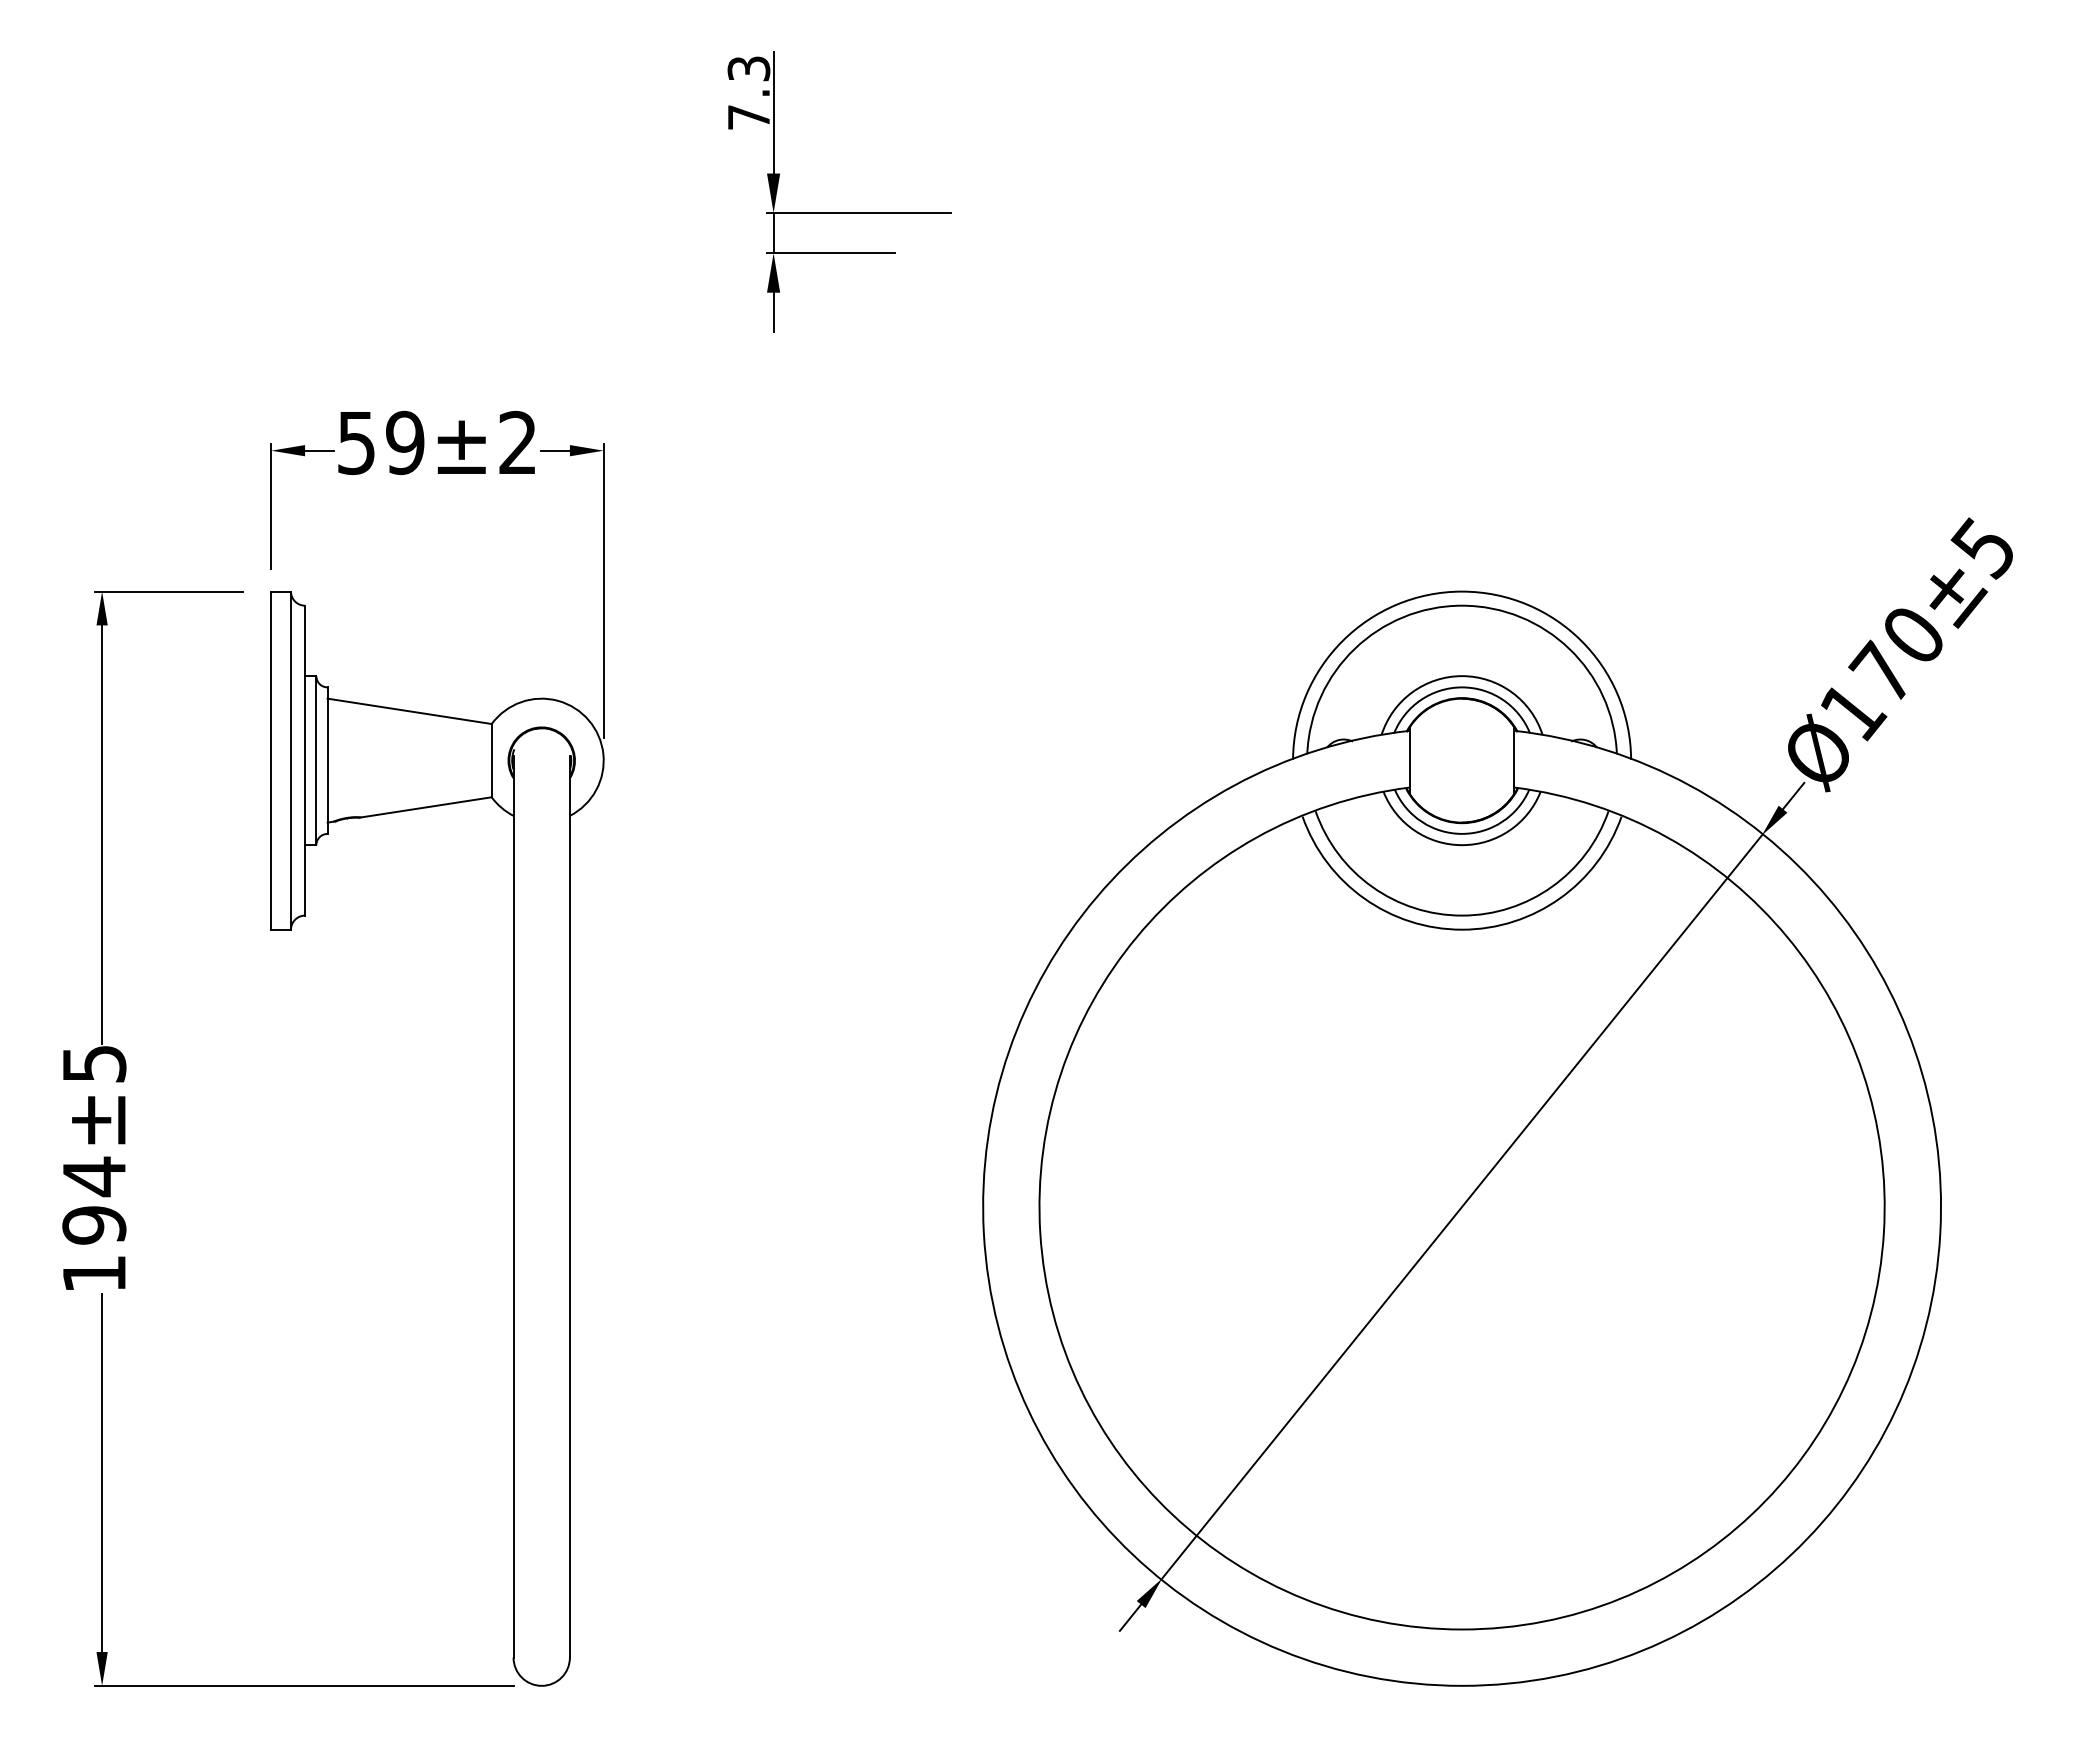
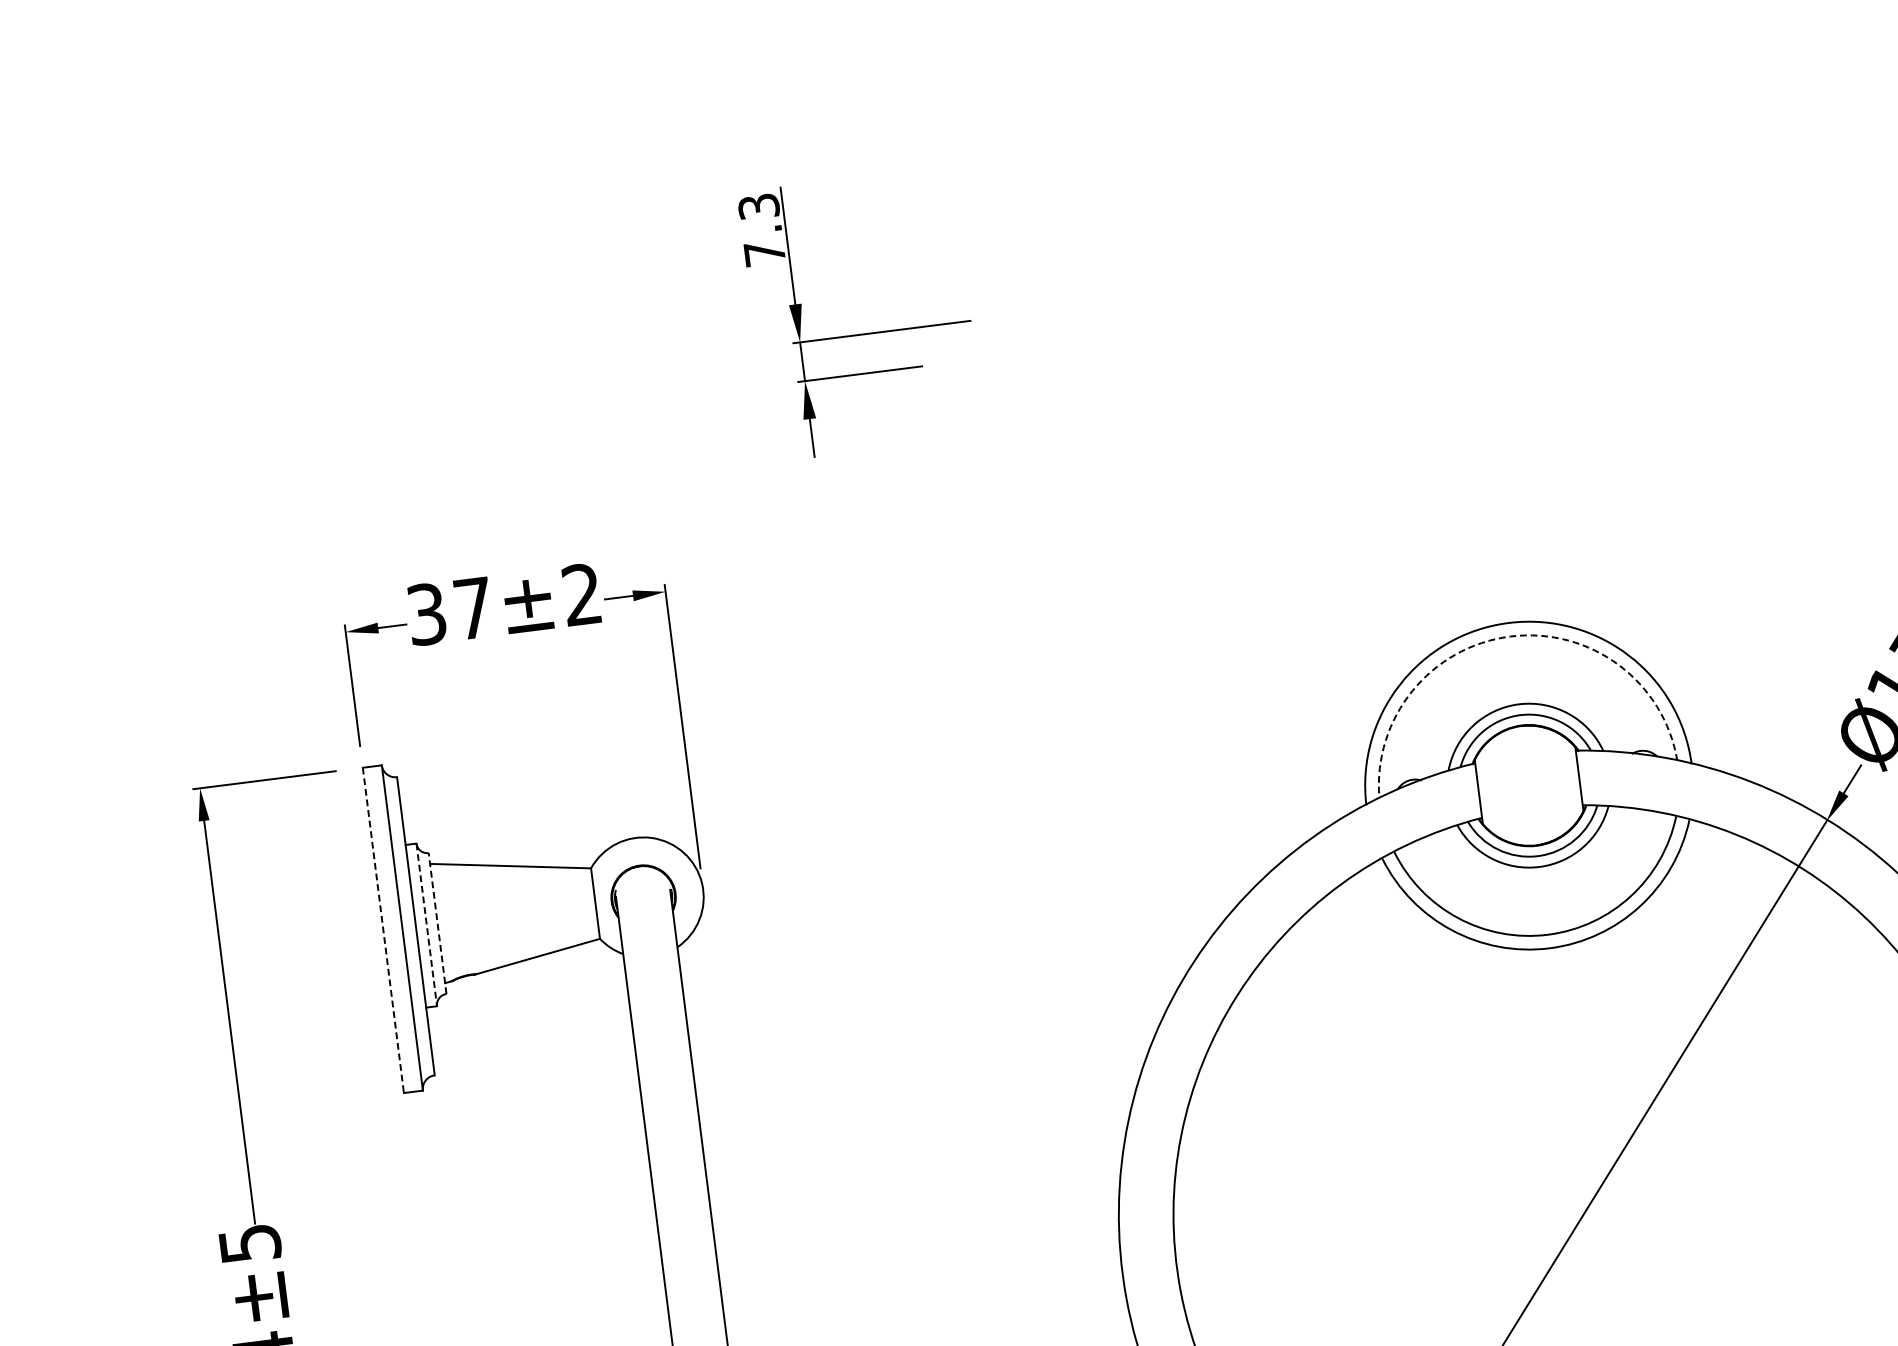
text: (381, 442) -> (450, 610), 59±2 -> 37±2
arc: (1462, 605) -> (1510, 636), solid -> dashed
line: (316, 760) -> (426, 924), solid -> dashed
line: (327, 760) -> (437, 923), solid -> dashed
line: (271, 761) -> (383, 931), solid -> dashed

